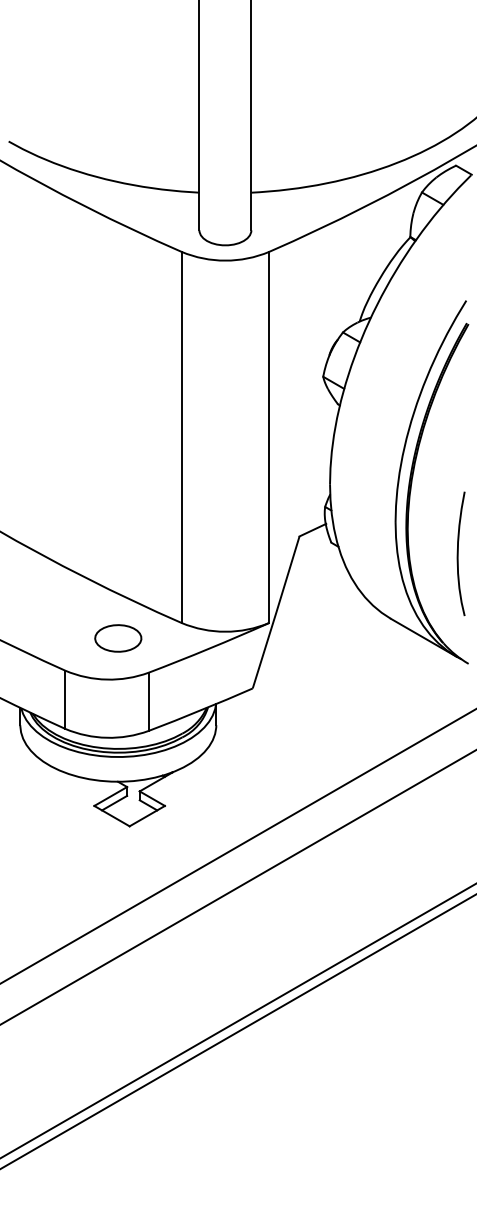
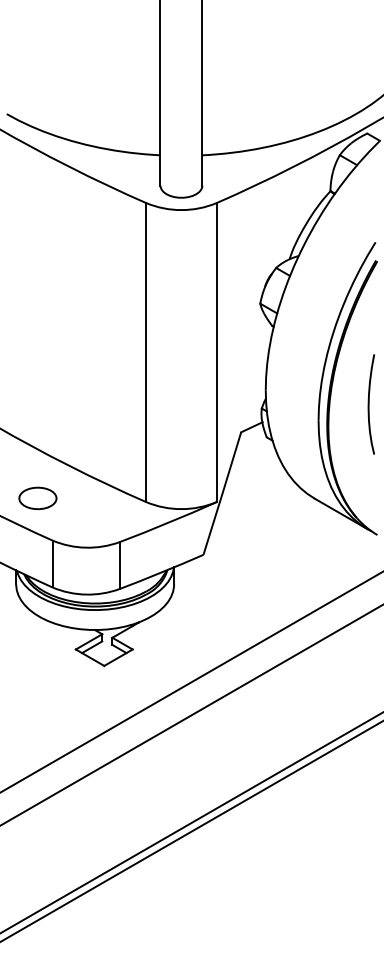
curve: (458, 553) -> (369, 404), moved
part: (118, 638) -> (38, 498), moved

